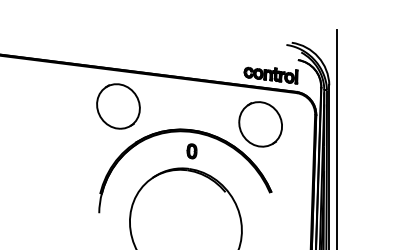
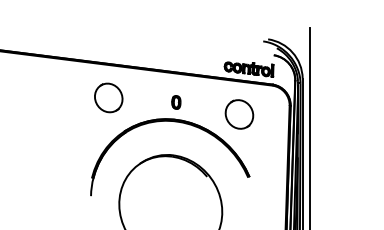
part: (118, 106) -> (108, 97), size x0.7
part: (260, 124) -> (239, 114), size x0.7
part: (191, 151) -> (175, 102), moved

